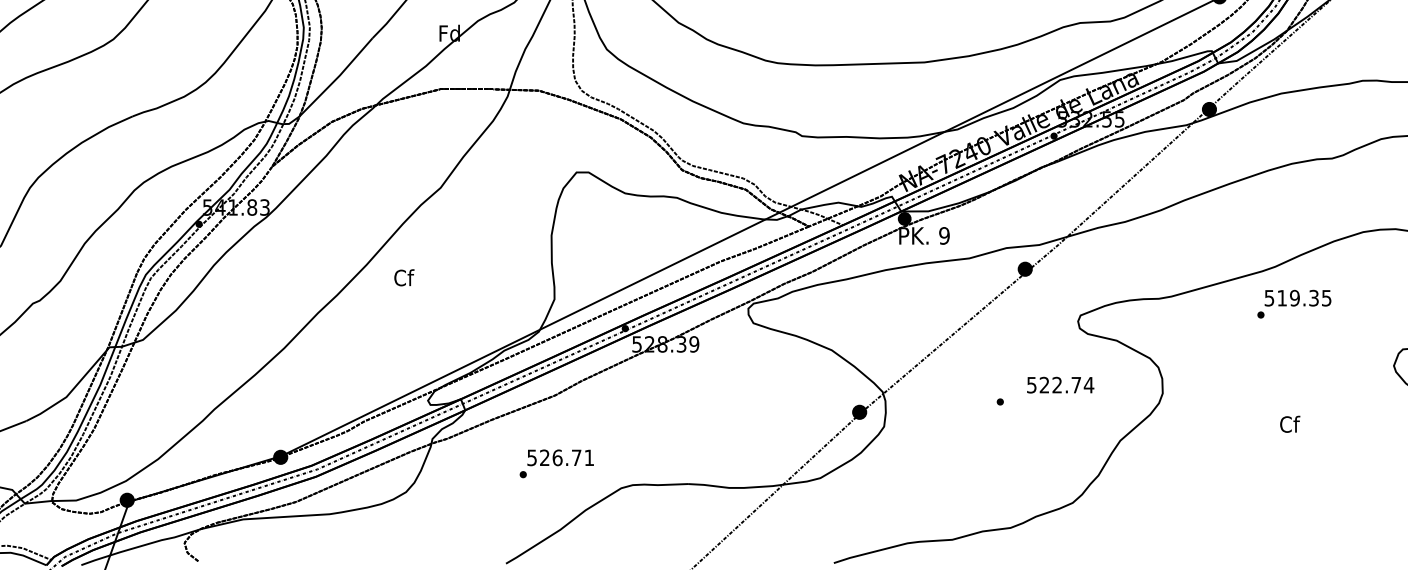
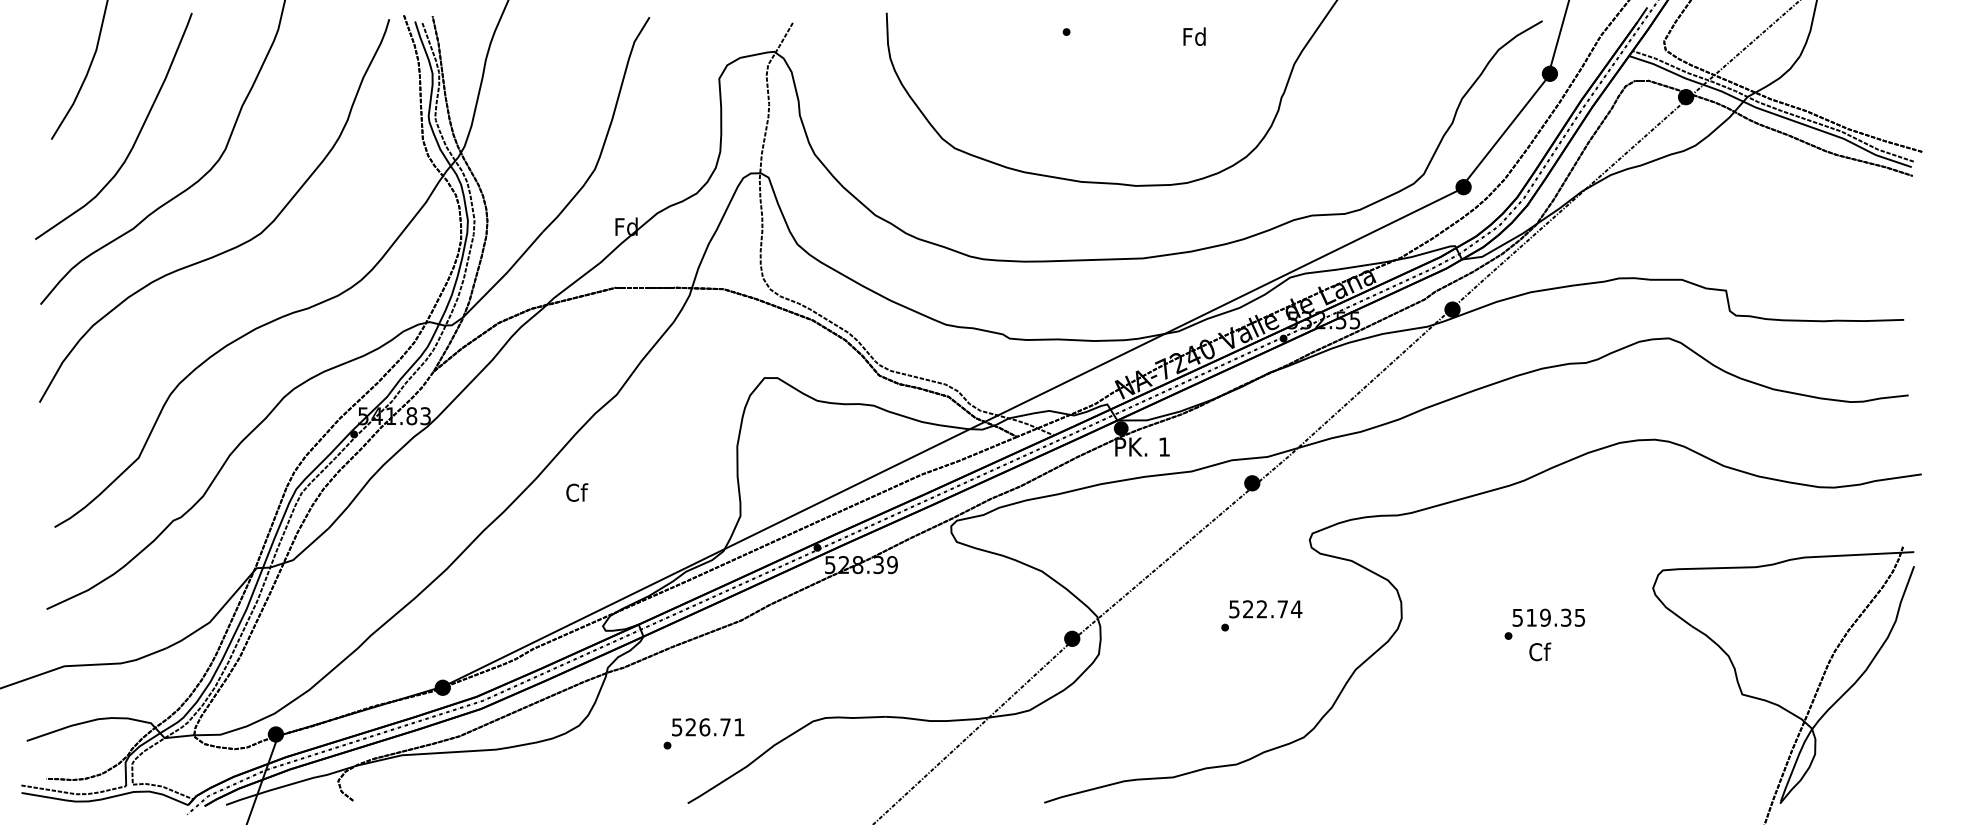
text: (944, 235) -> (1164, 446), 9 -> 1
text: (1294, 303) -> (1544, 623), moved
text: (1060, 385) -> (1265, 609), moved
text: (556, 463) -> (703, 733), moved

